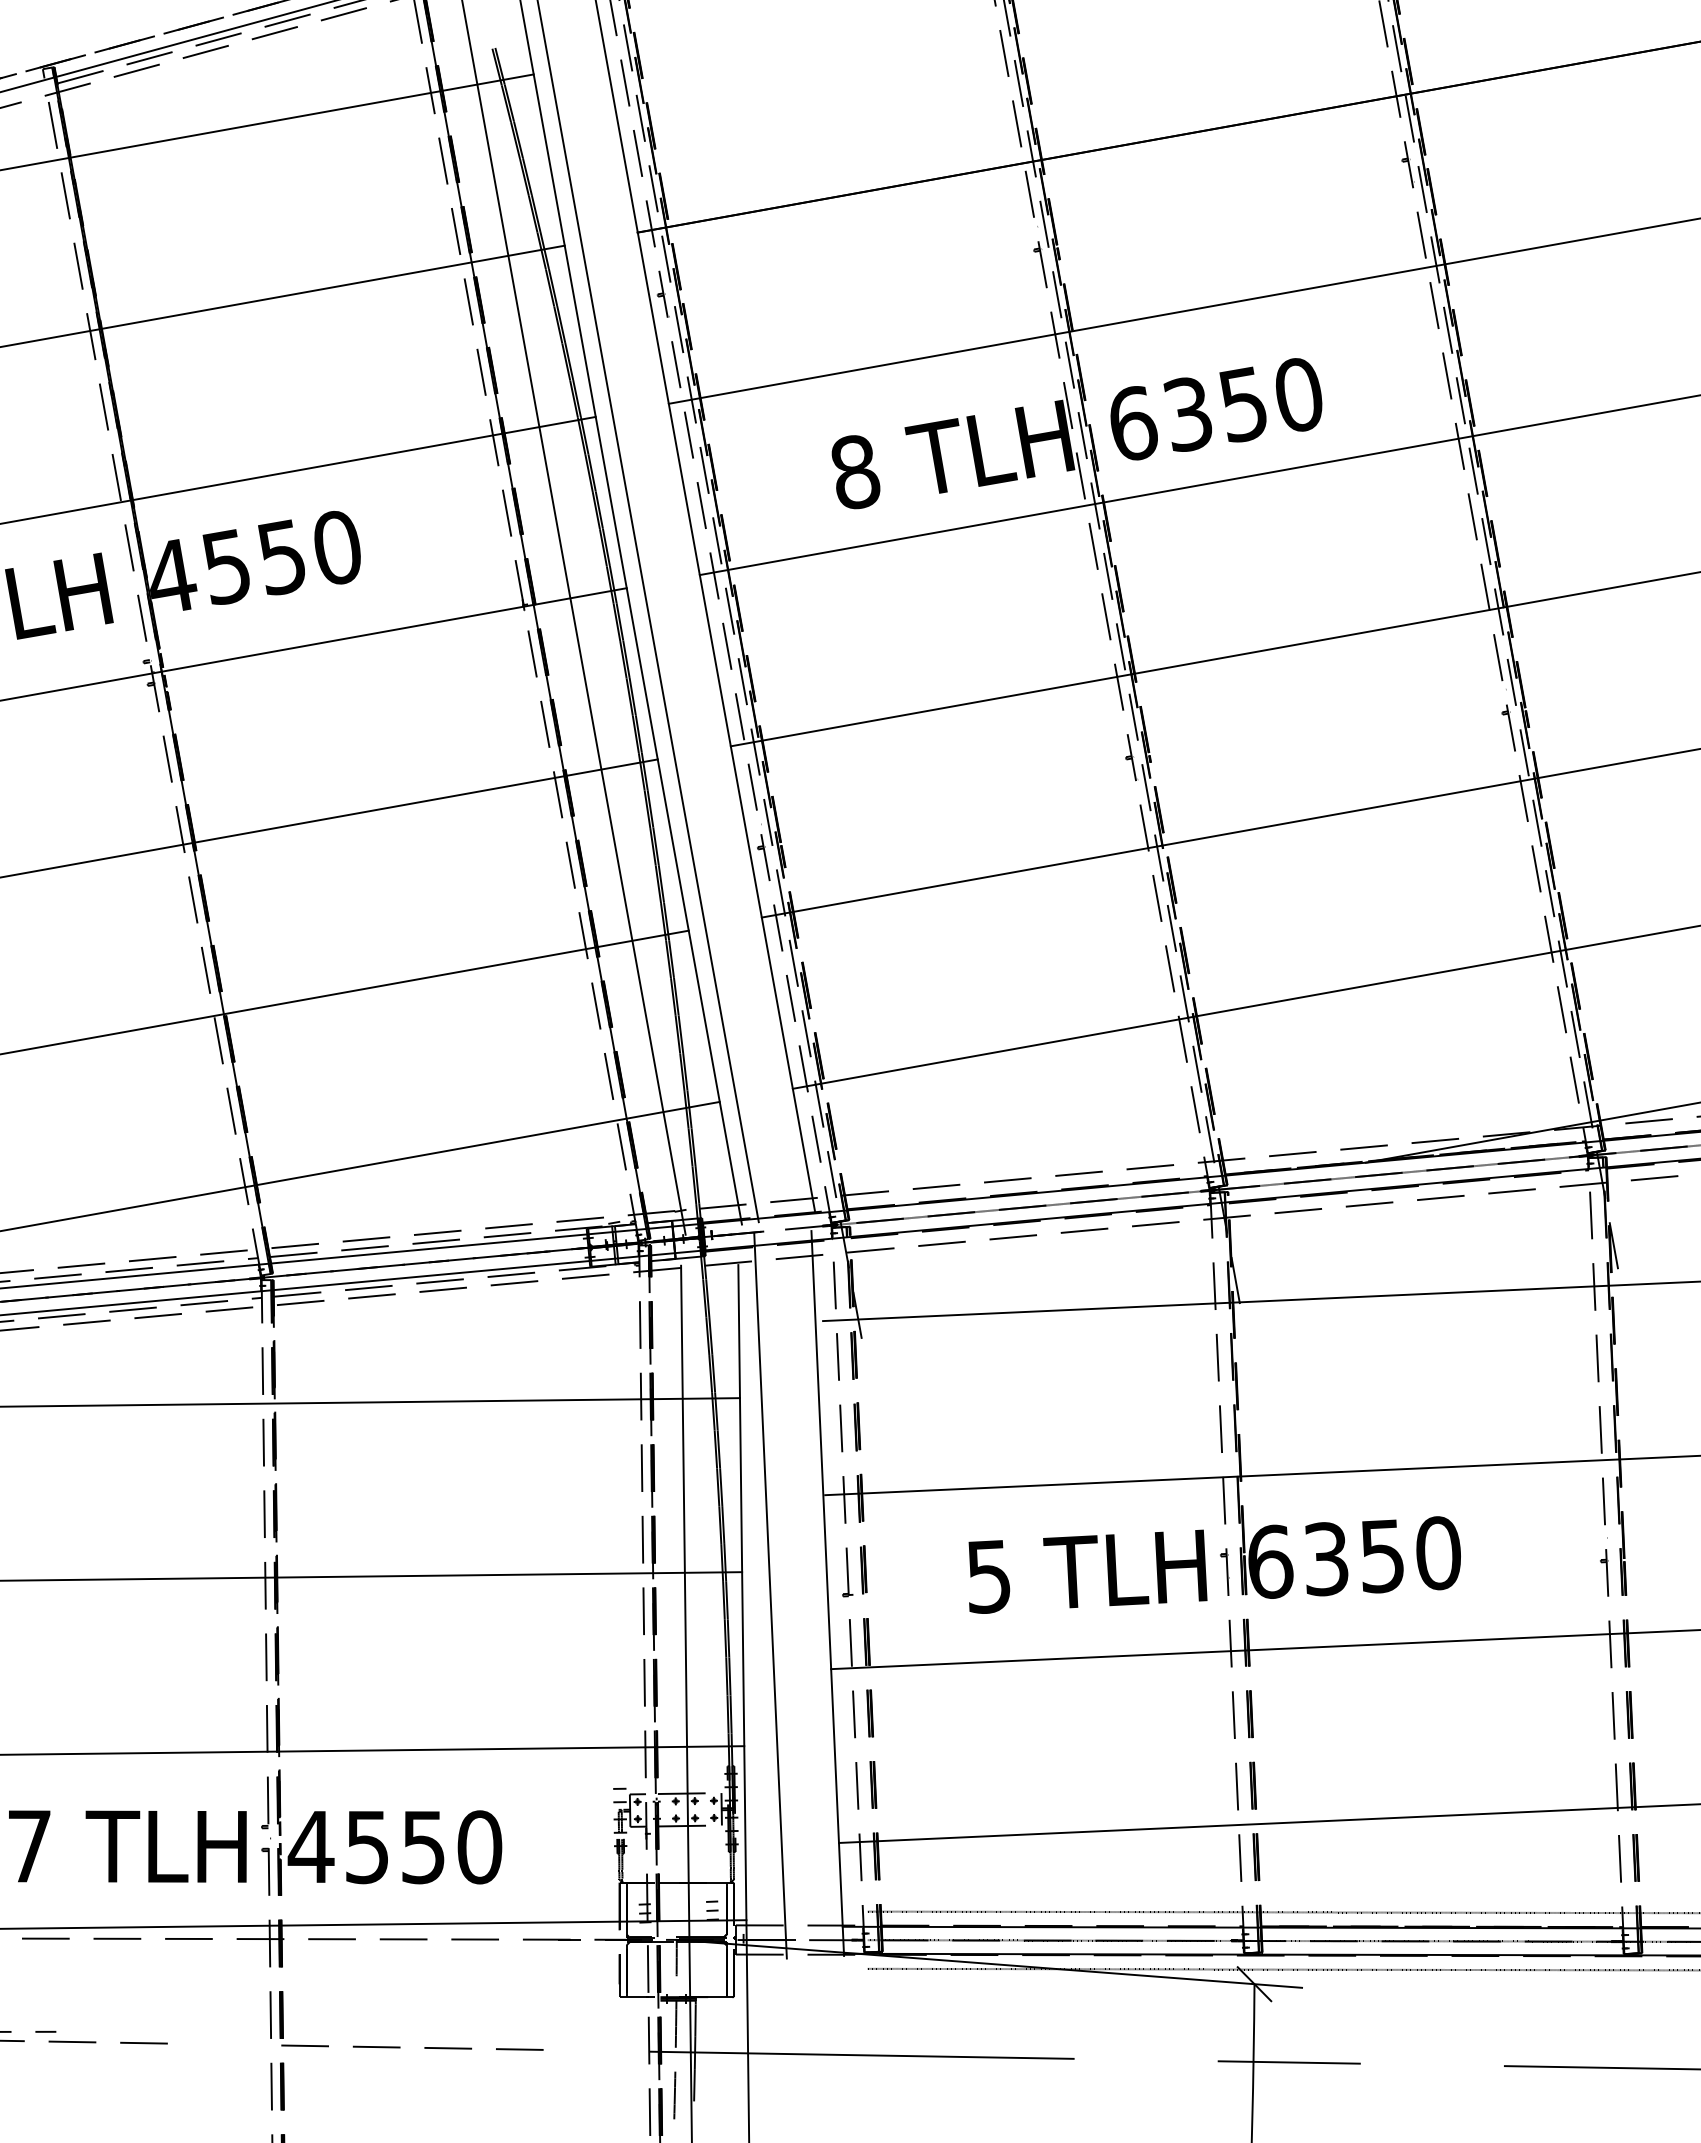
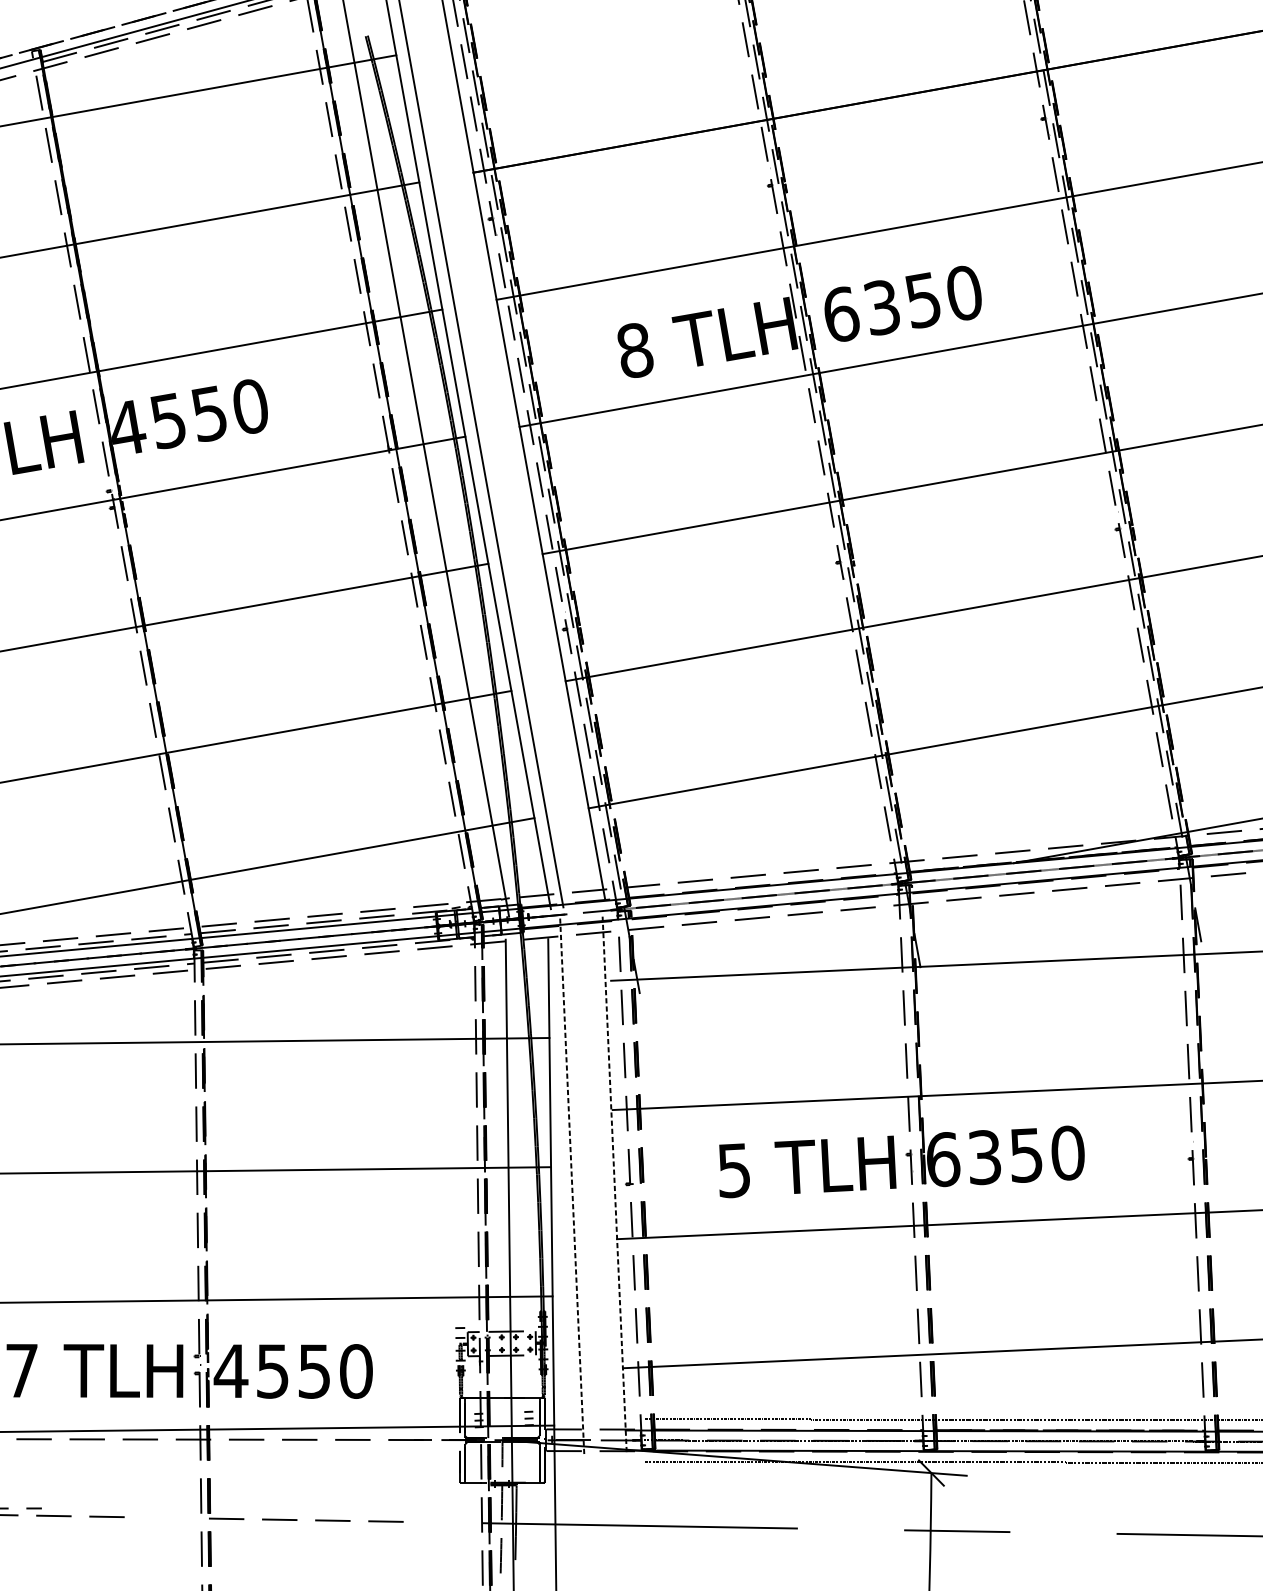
line: (827, 1593) -> (614, 1183), solid -> dashed
line: (770, 1596) -> (572, 1185), solid -> dashed

